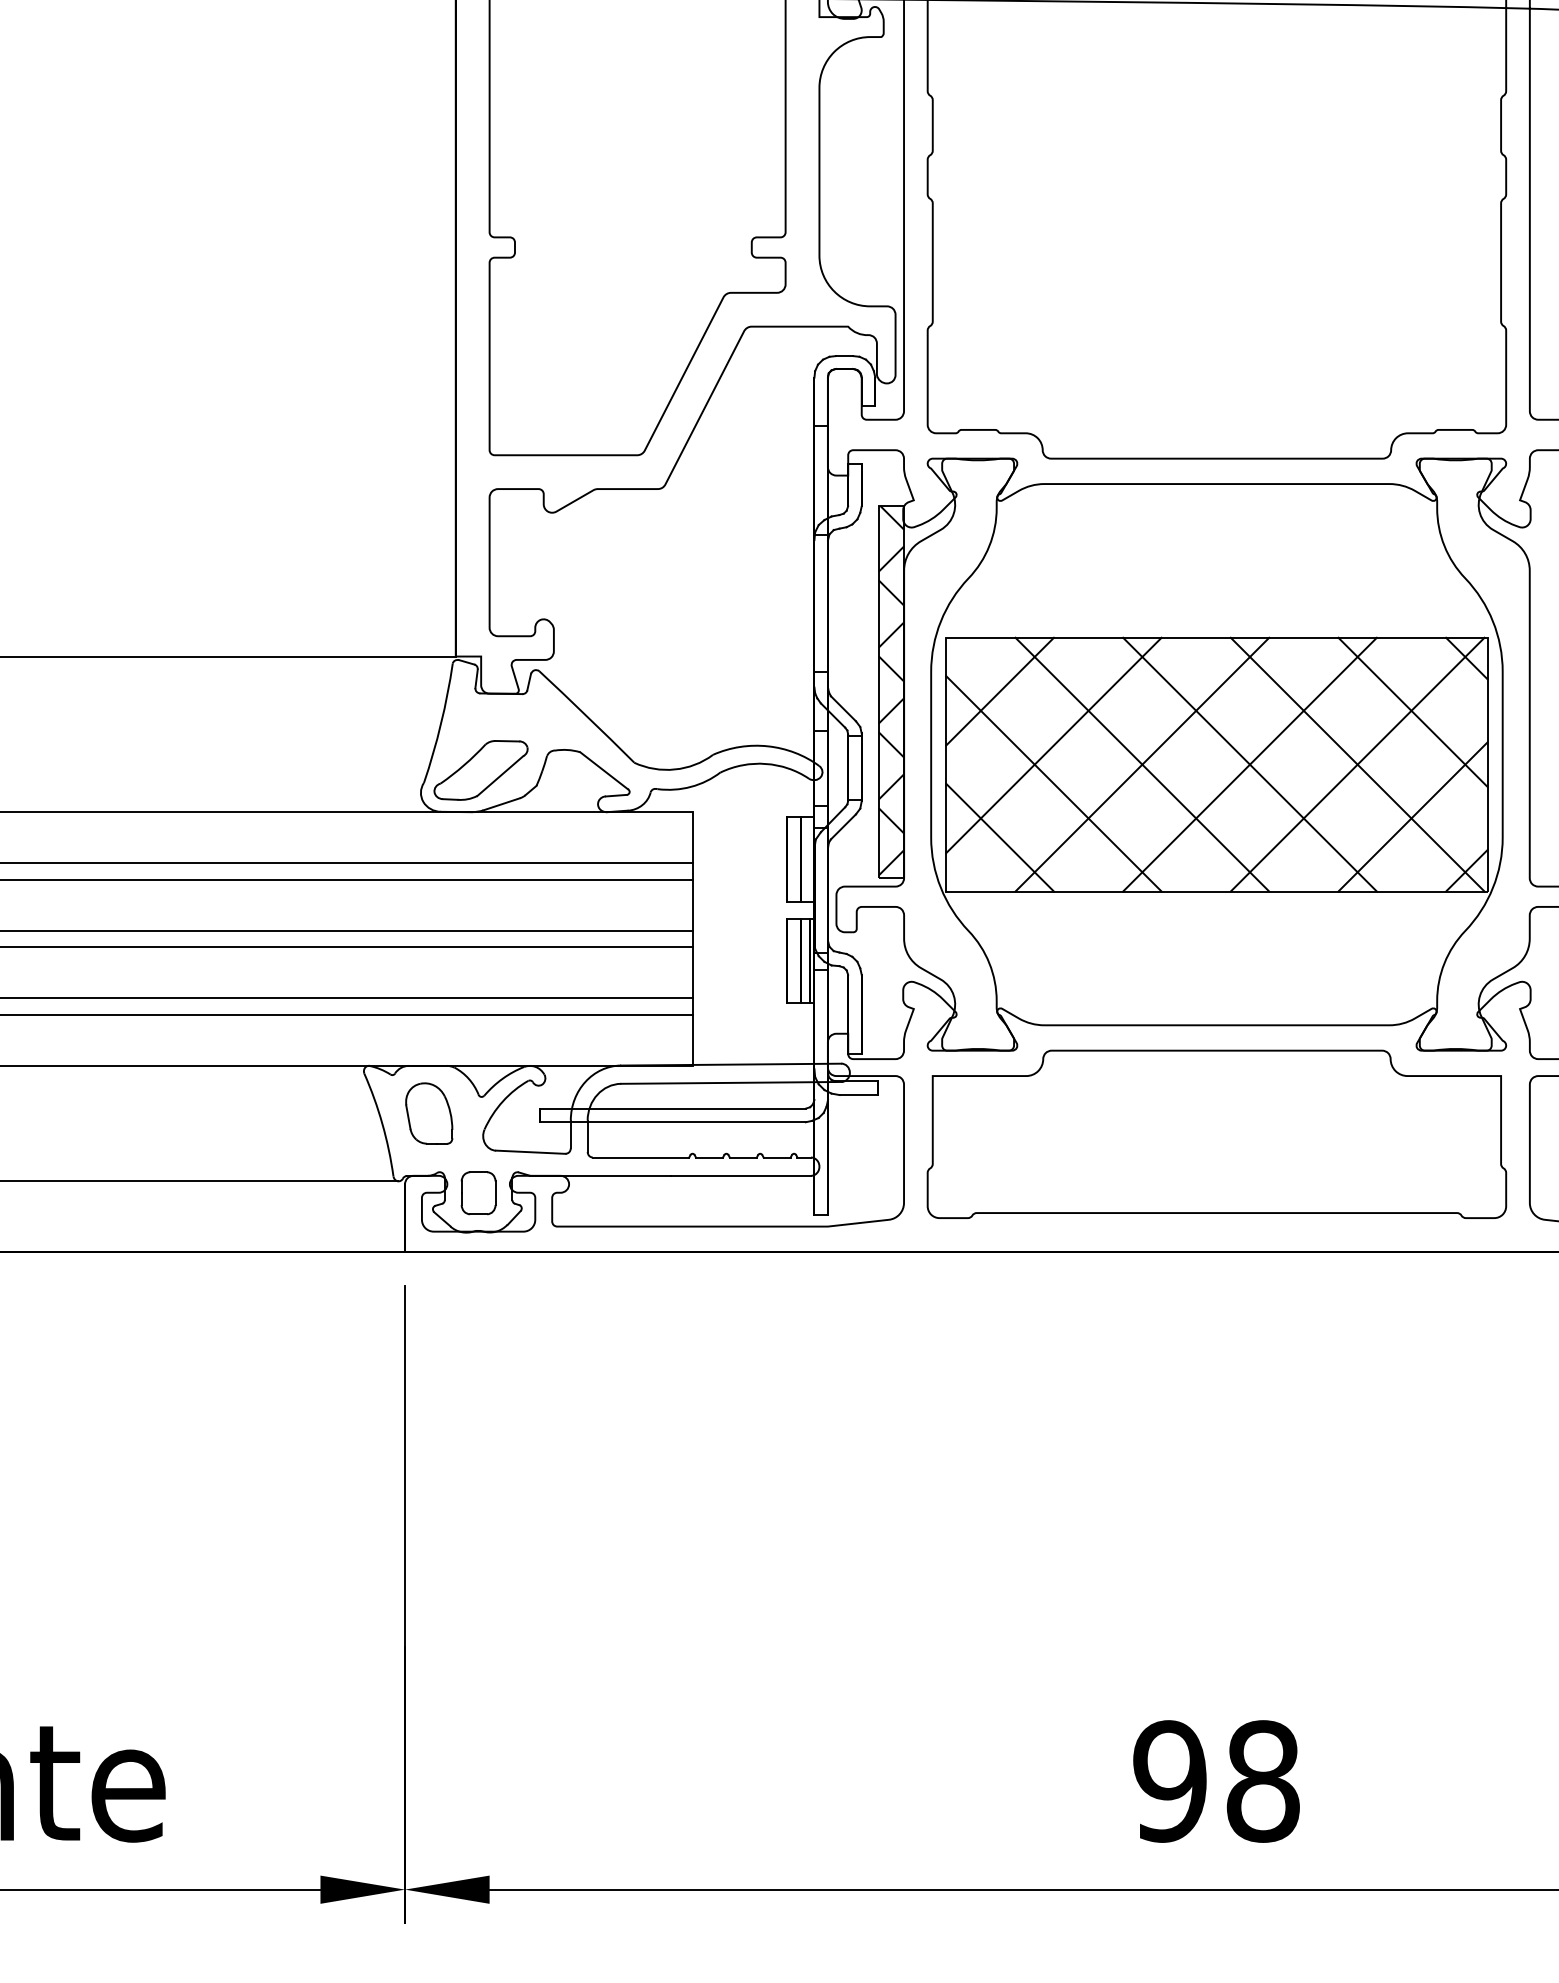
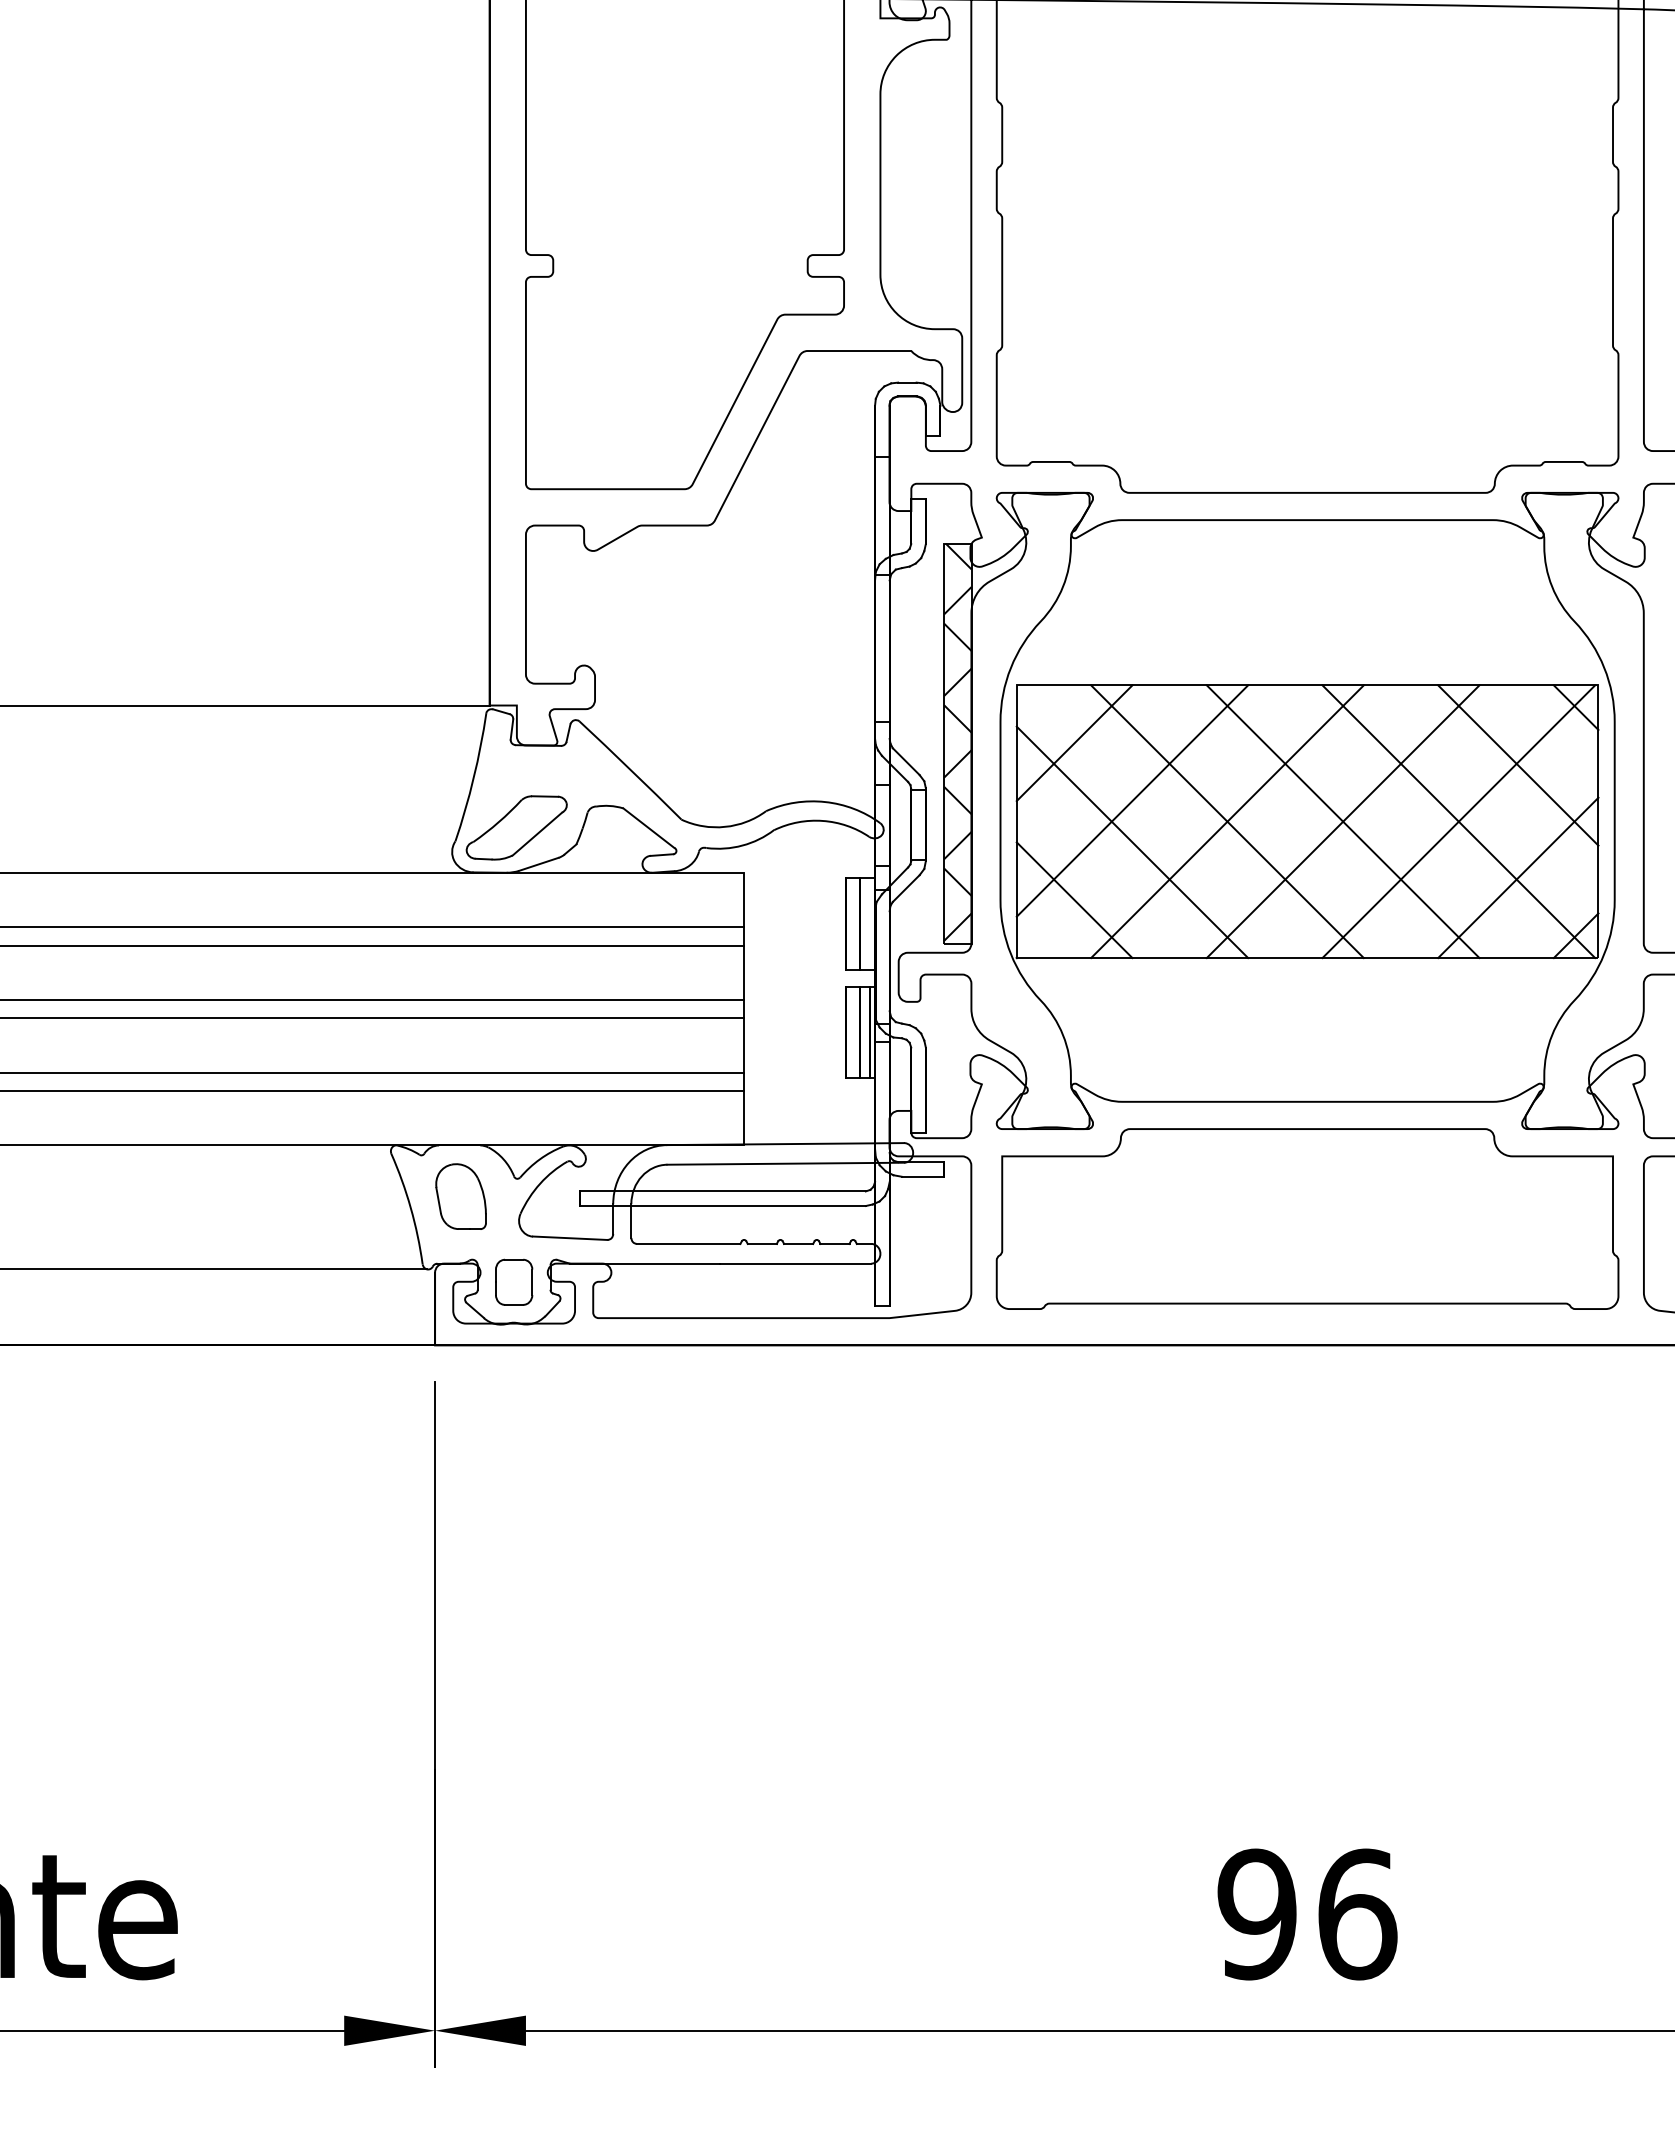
text: (1263, 1781) -> (1357, 1914), 98 -> 96

